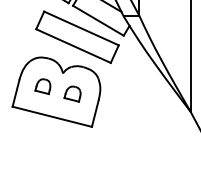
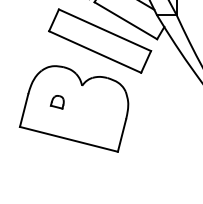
part: (42, 86) -> (56, 101), size x0.7
part: (72, 93) -> (93, 110), removed

